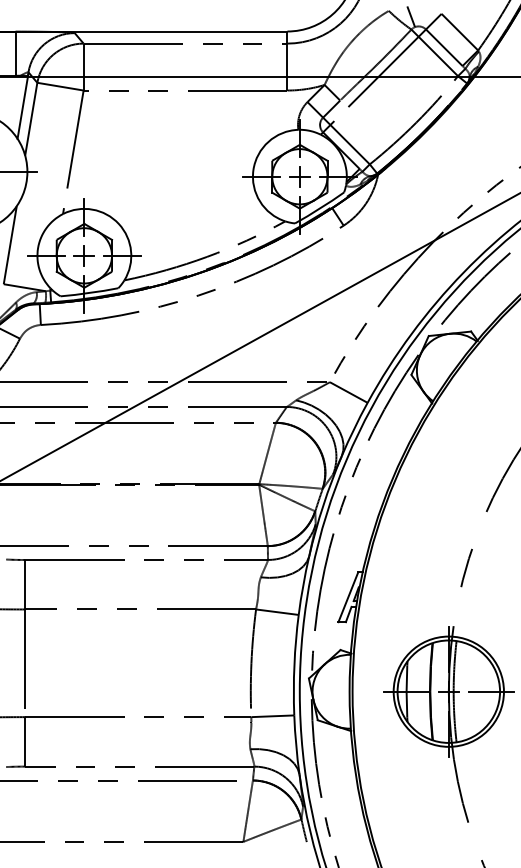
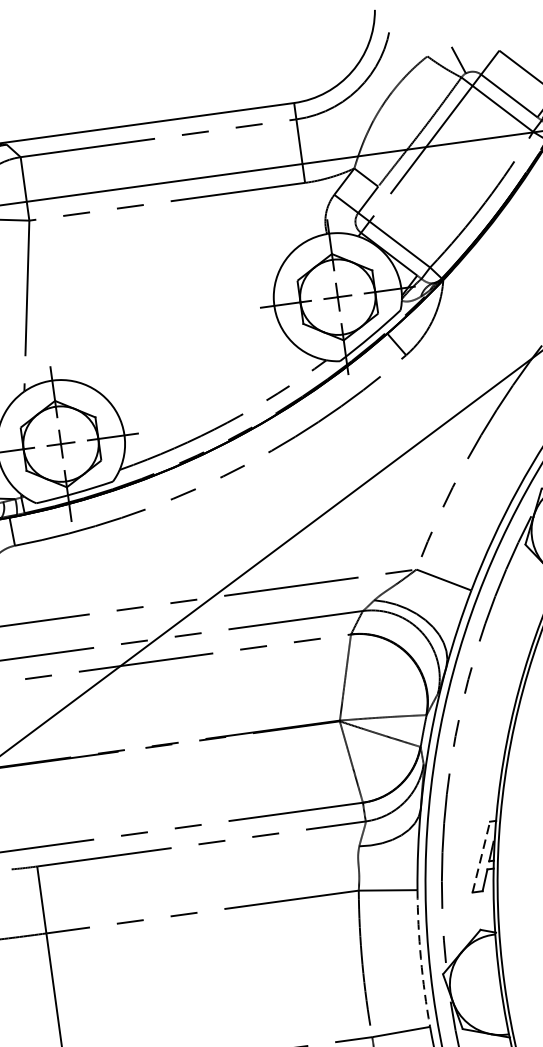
line: (348, 597) -> (481, 857), solid -> dashed
arc: (294, 665) -> (421, 959), solid -> dashed

